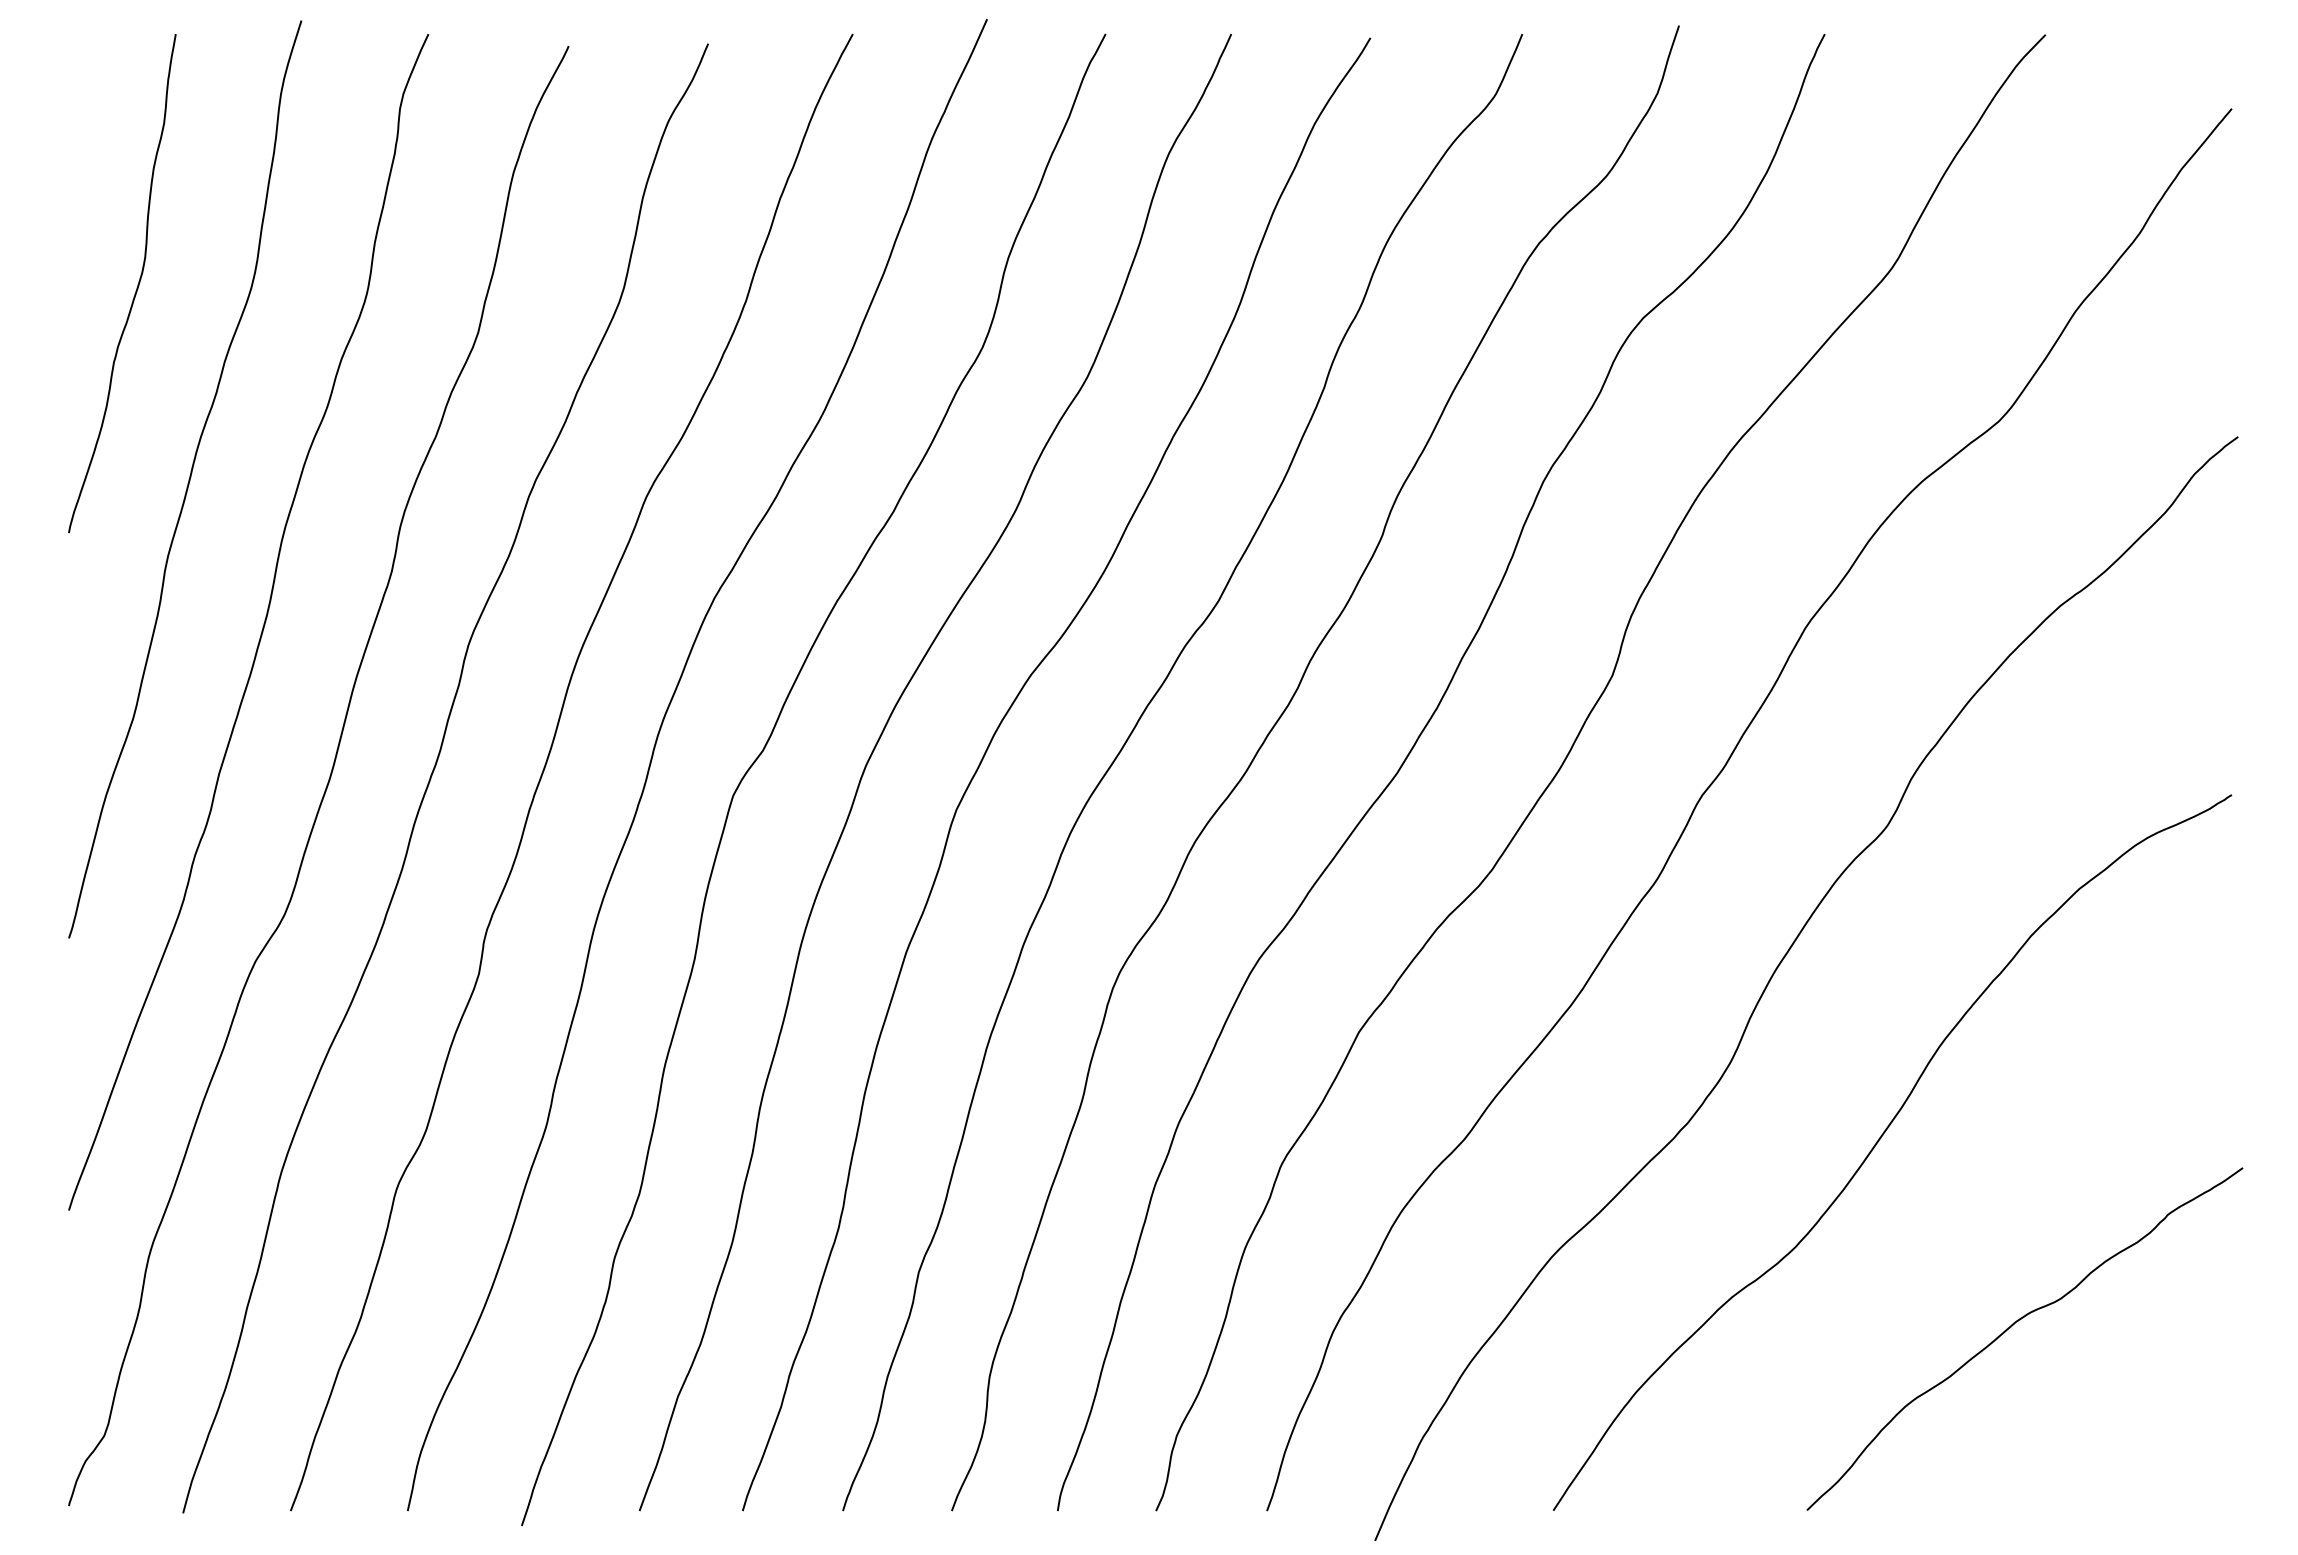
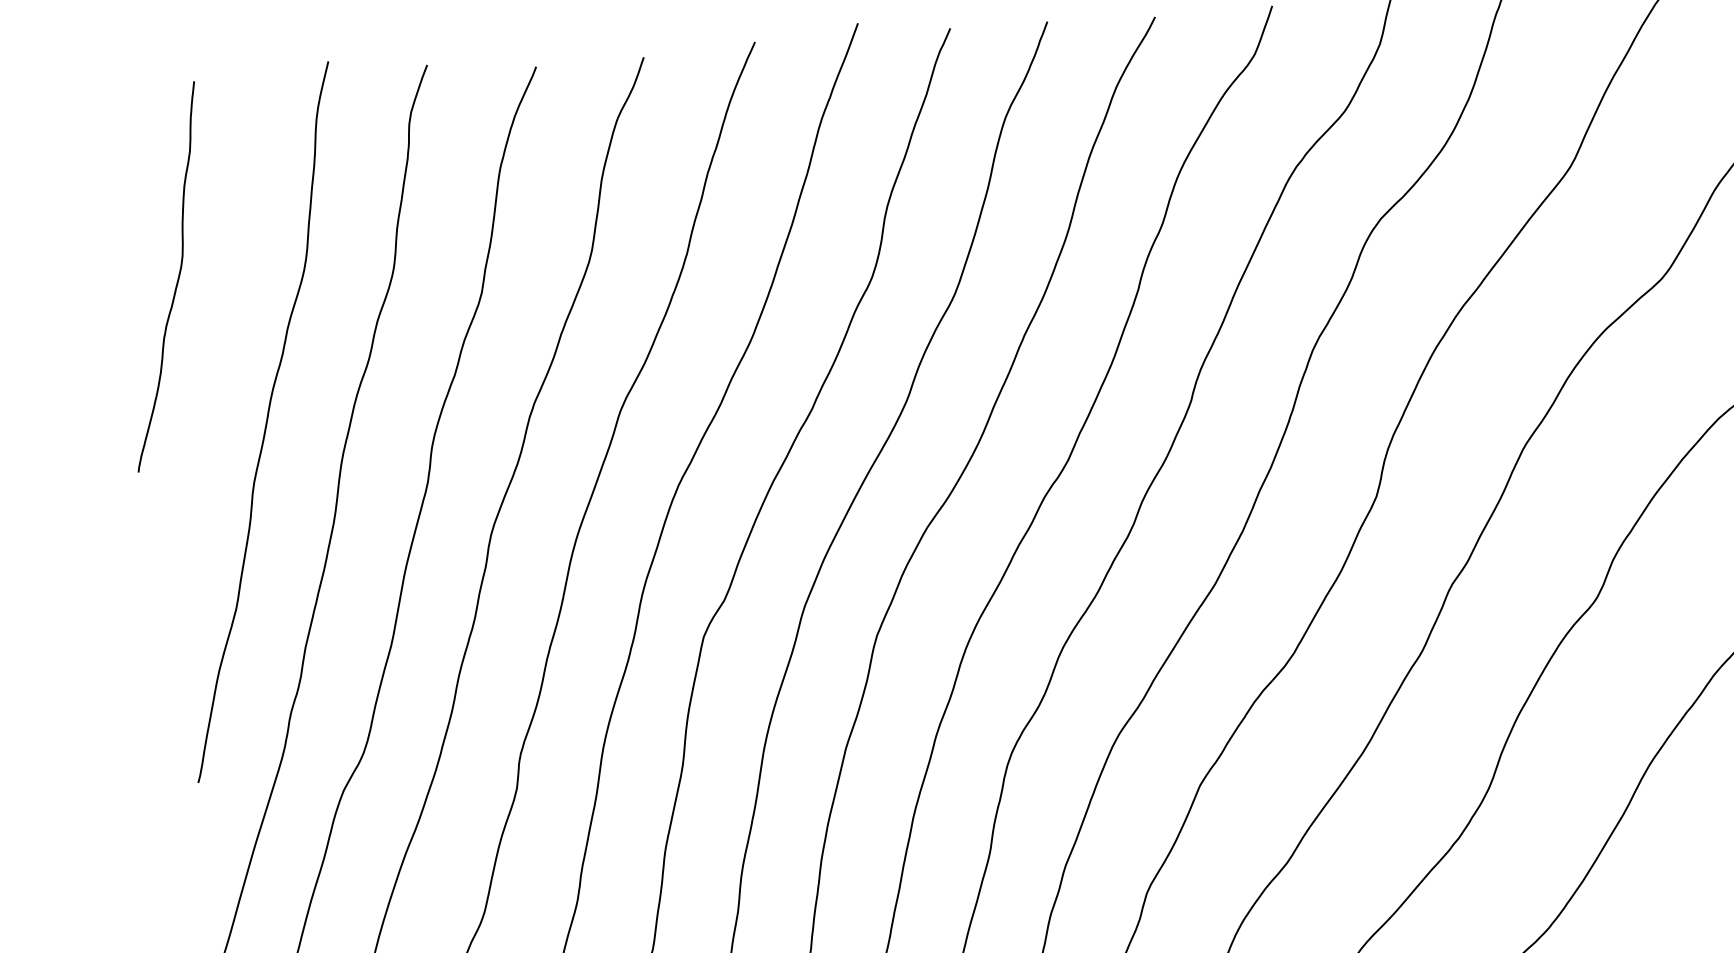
curve: (136, 287) -> (177, 279), moved

